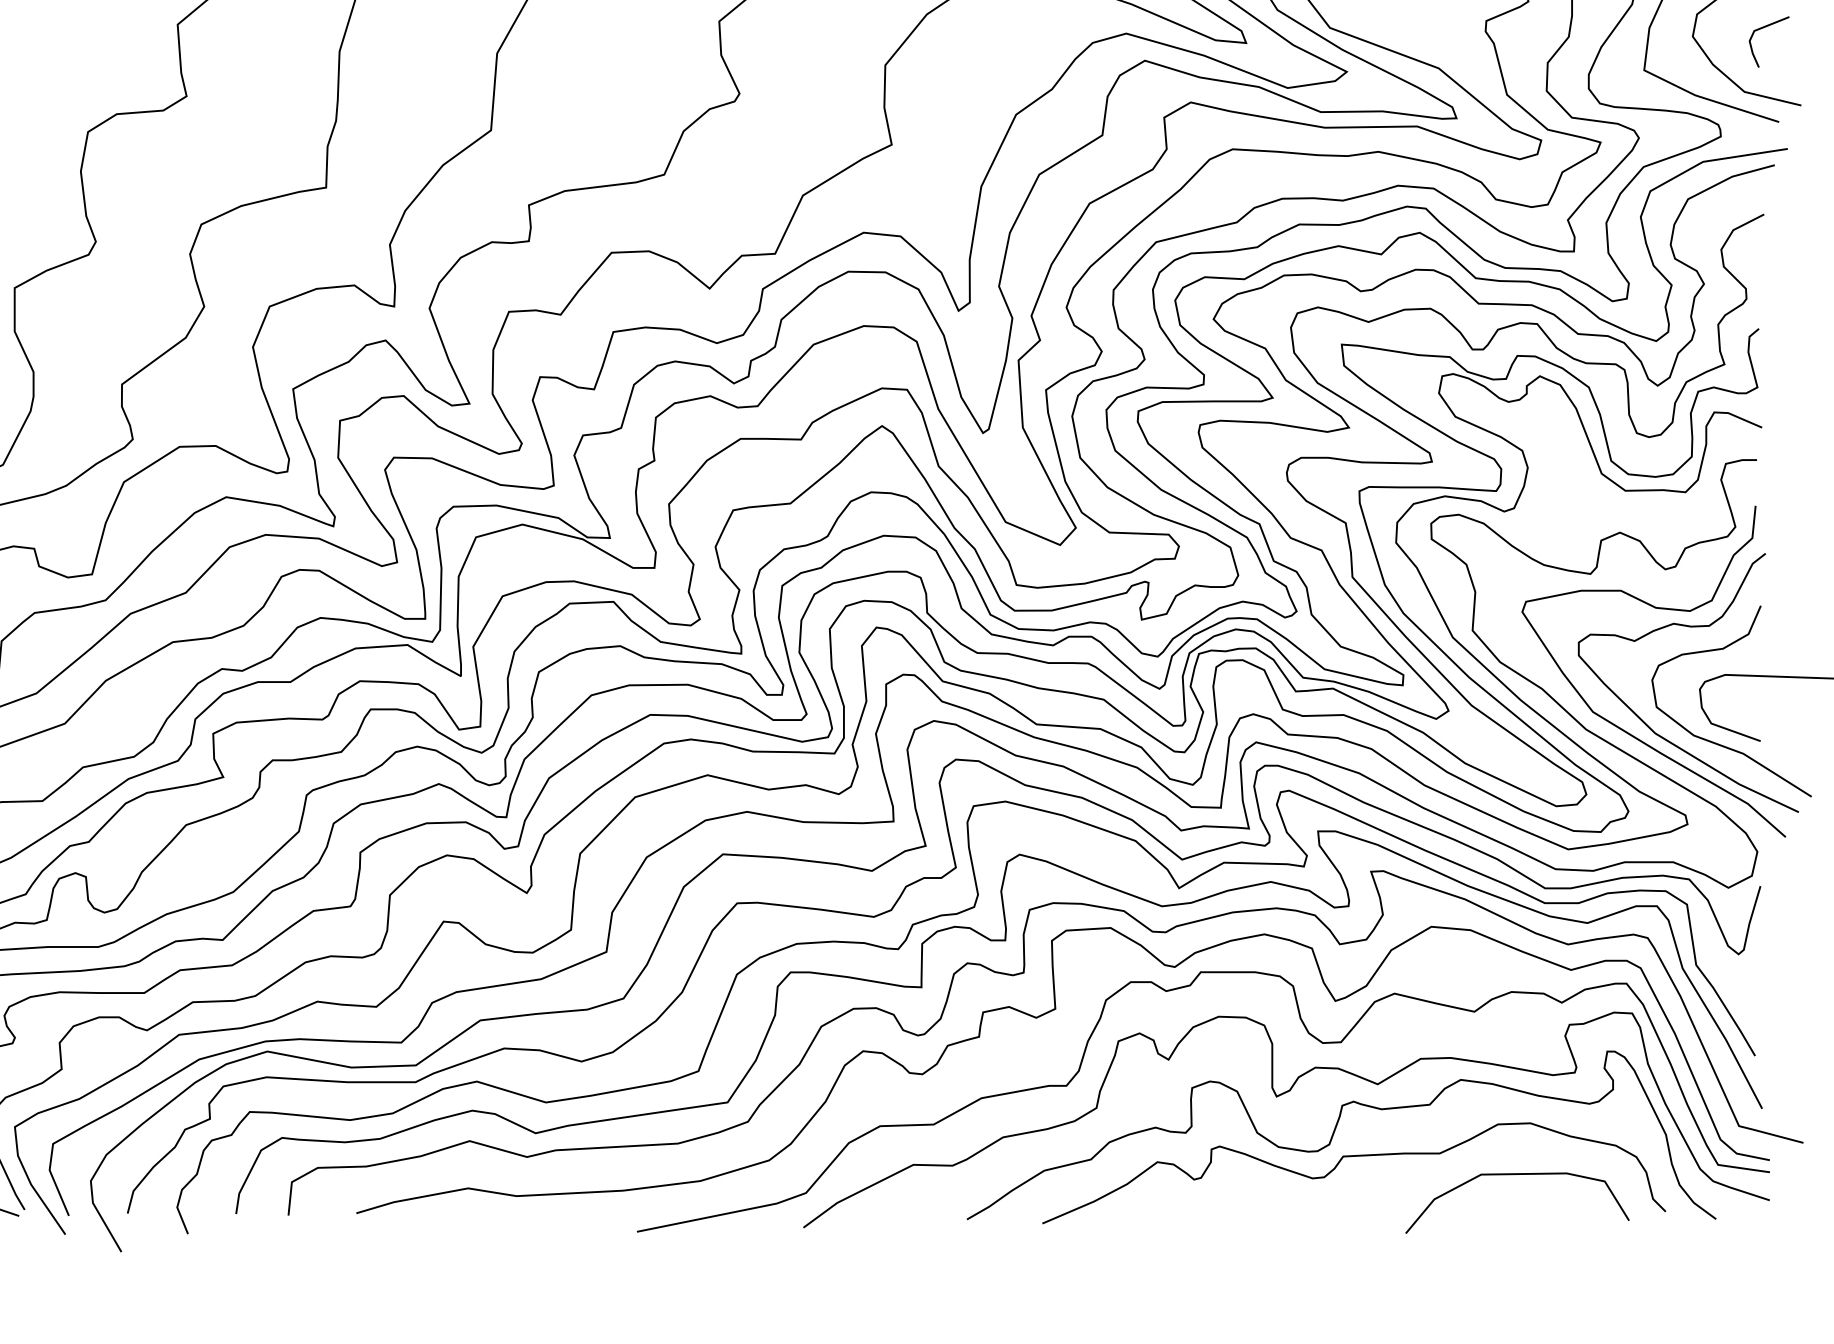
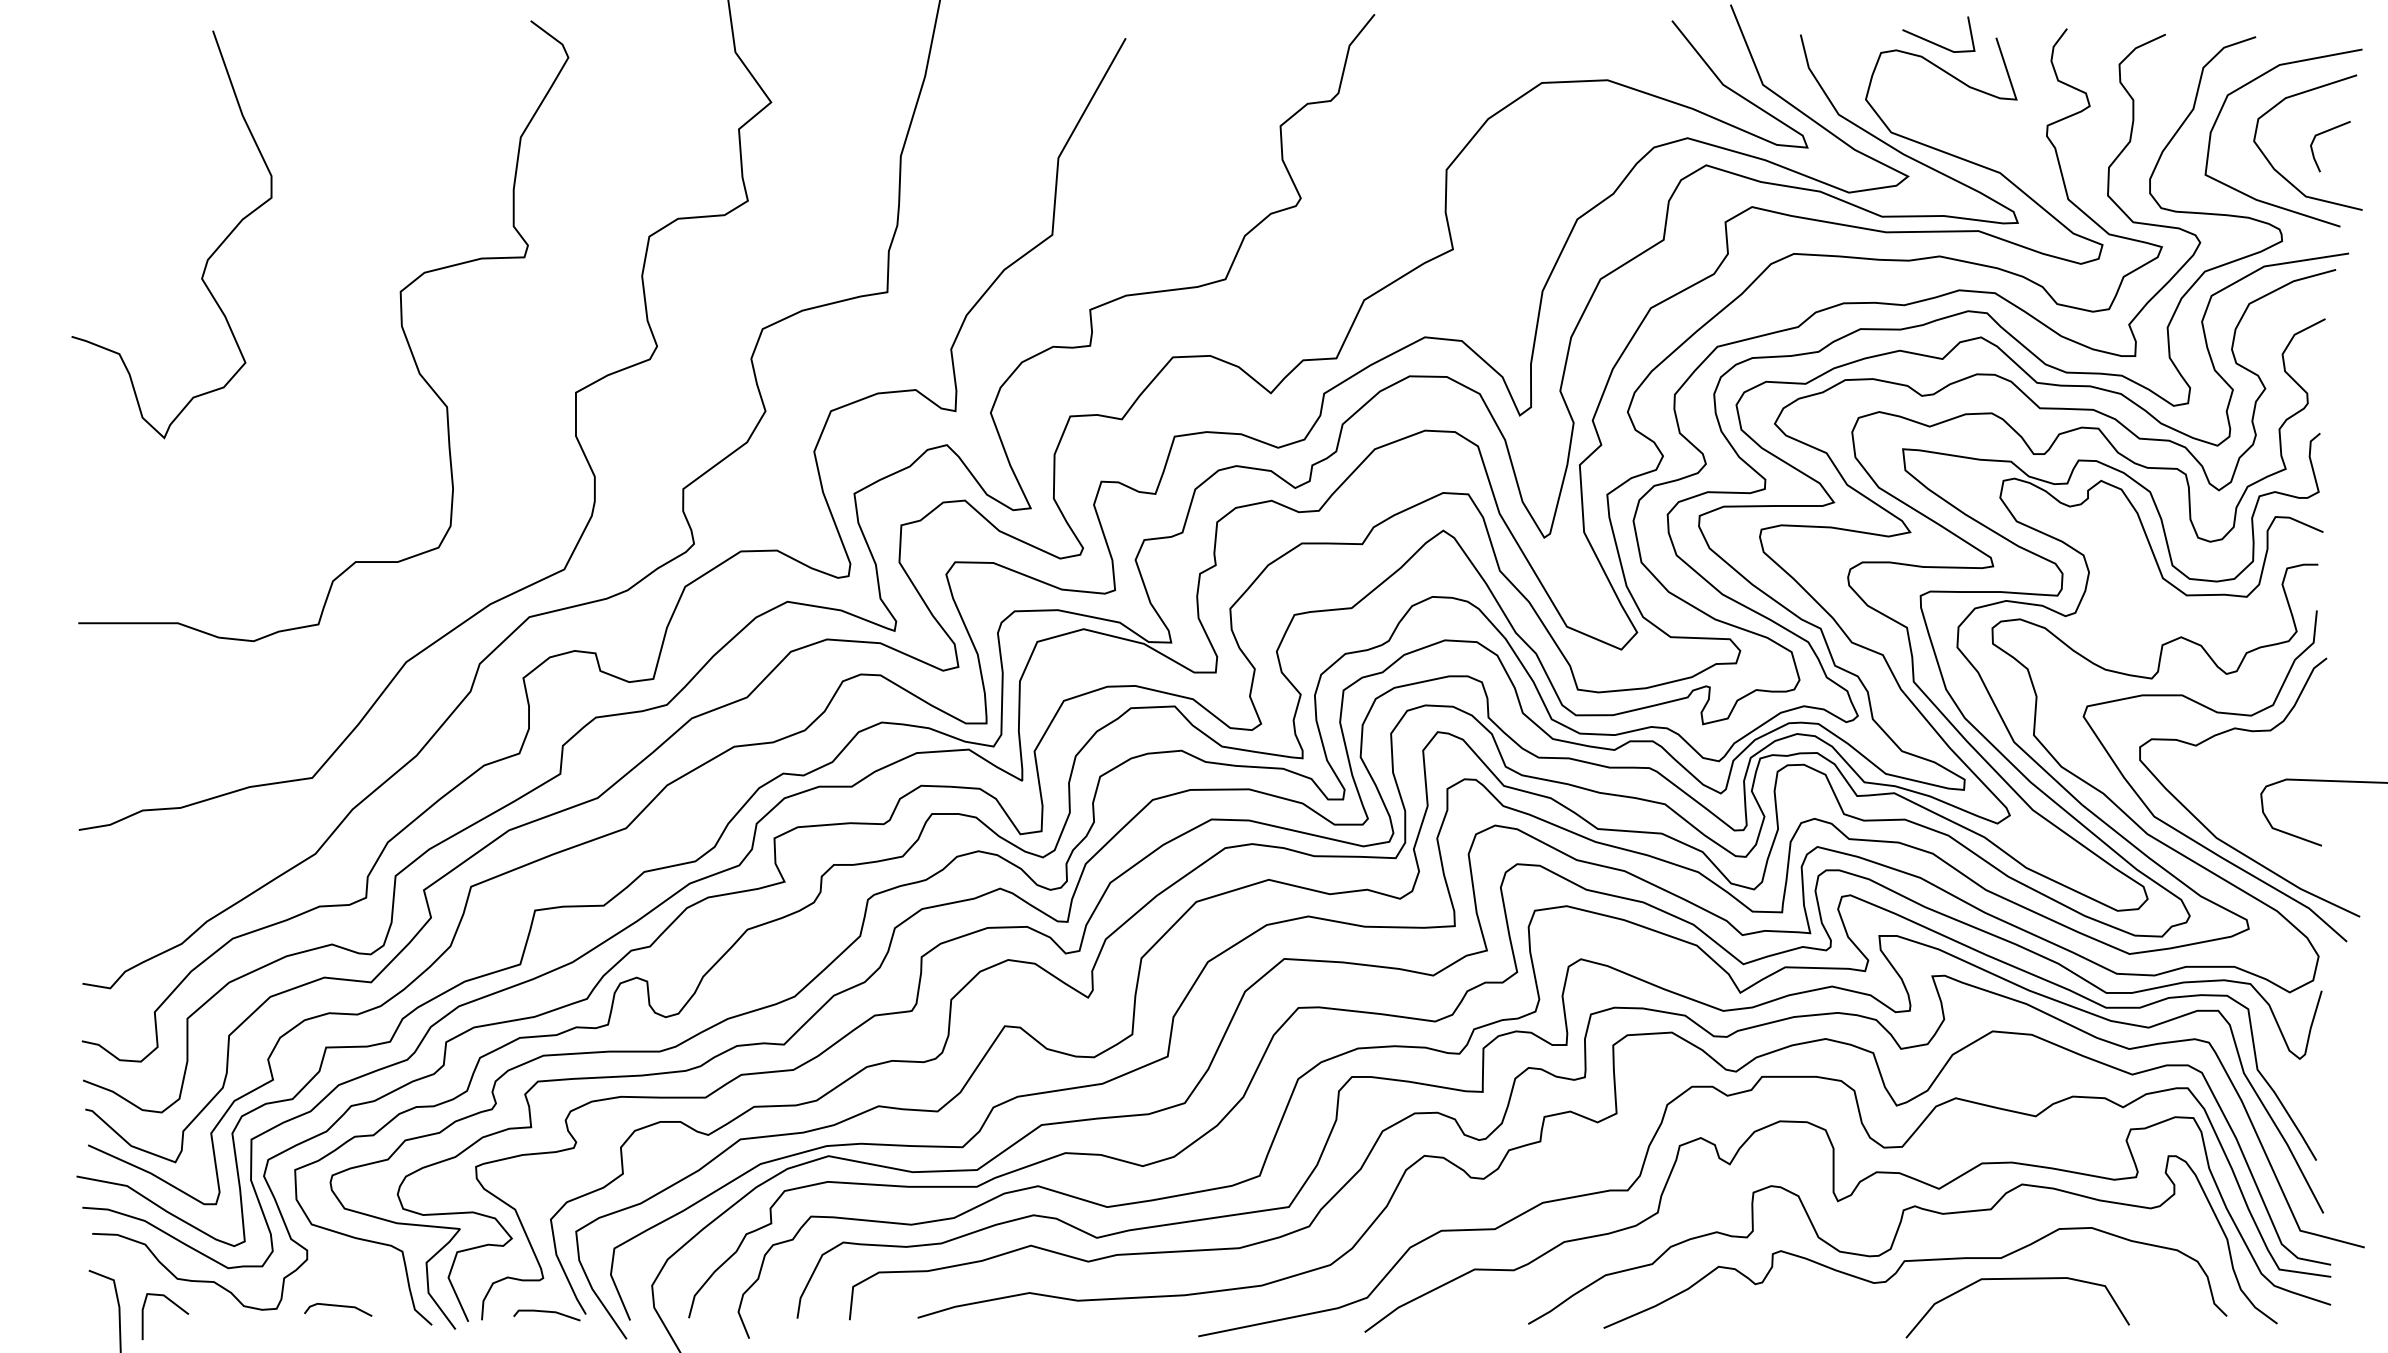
curve: (1717, 742) -> (2278, 847), removed
curve: (1517, 1174) -> (2017, 1279), moved

